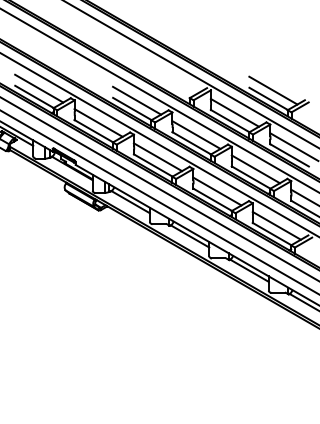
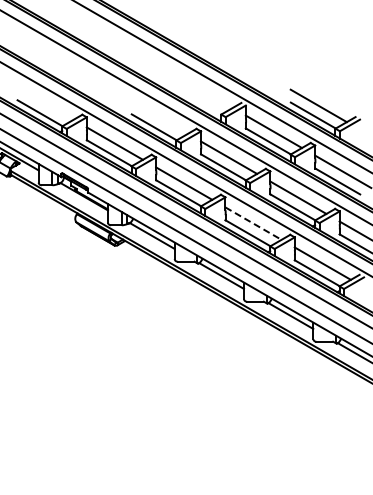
line: (39, 88) -> (45, 103), removed
line: (136, 100) -> (159, 117), removed
line: (217, 191) -> (253, 223), solid -> dashed

